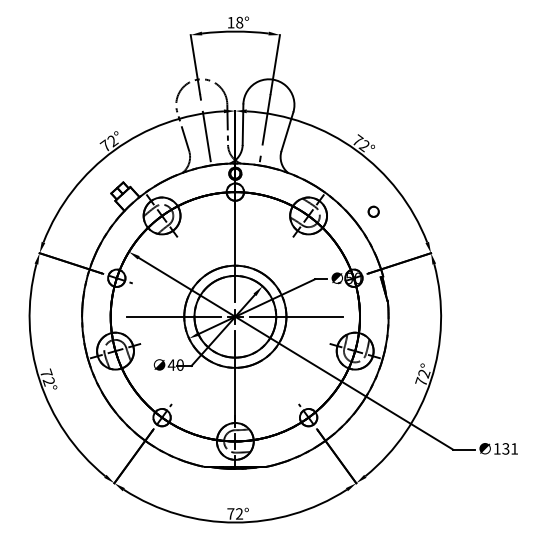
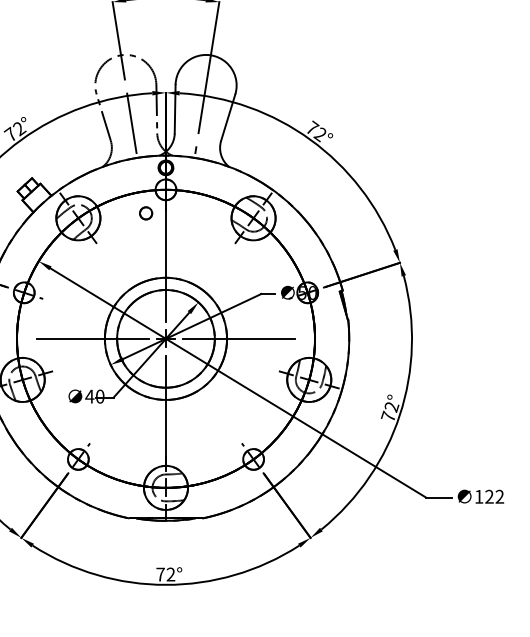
circle: (373, 211) -> (145, 212), moved
text: (510, 448) -> (494, 496), 131 -> 122

